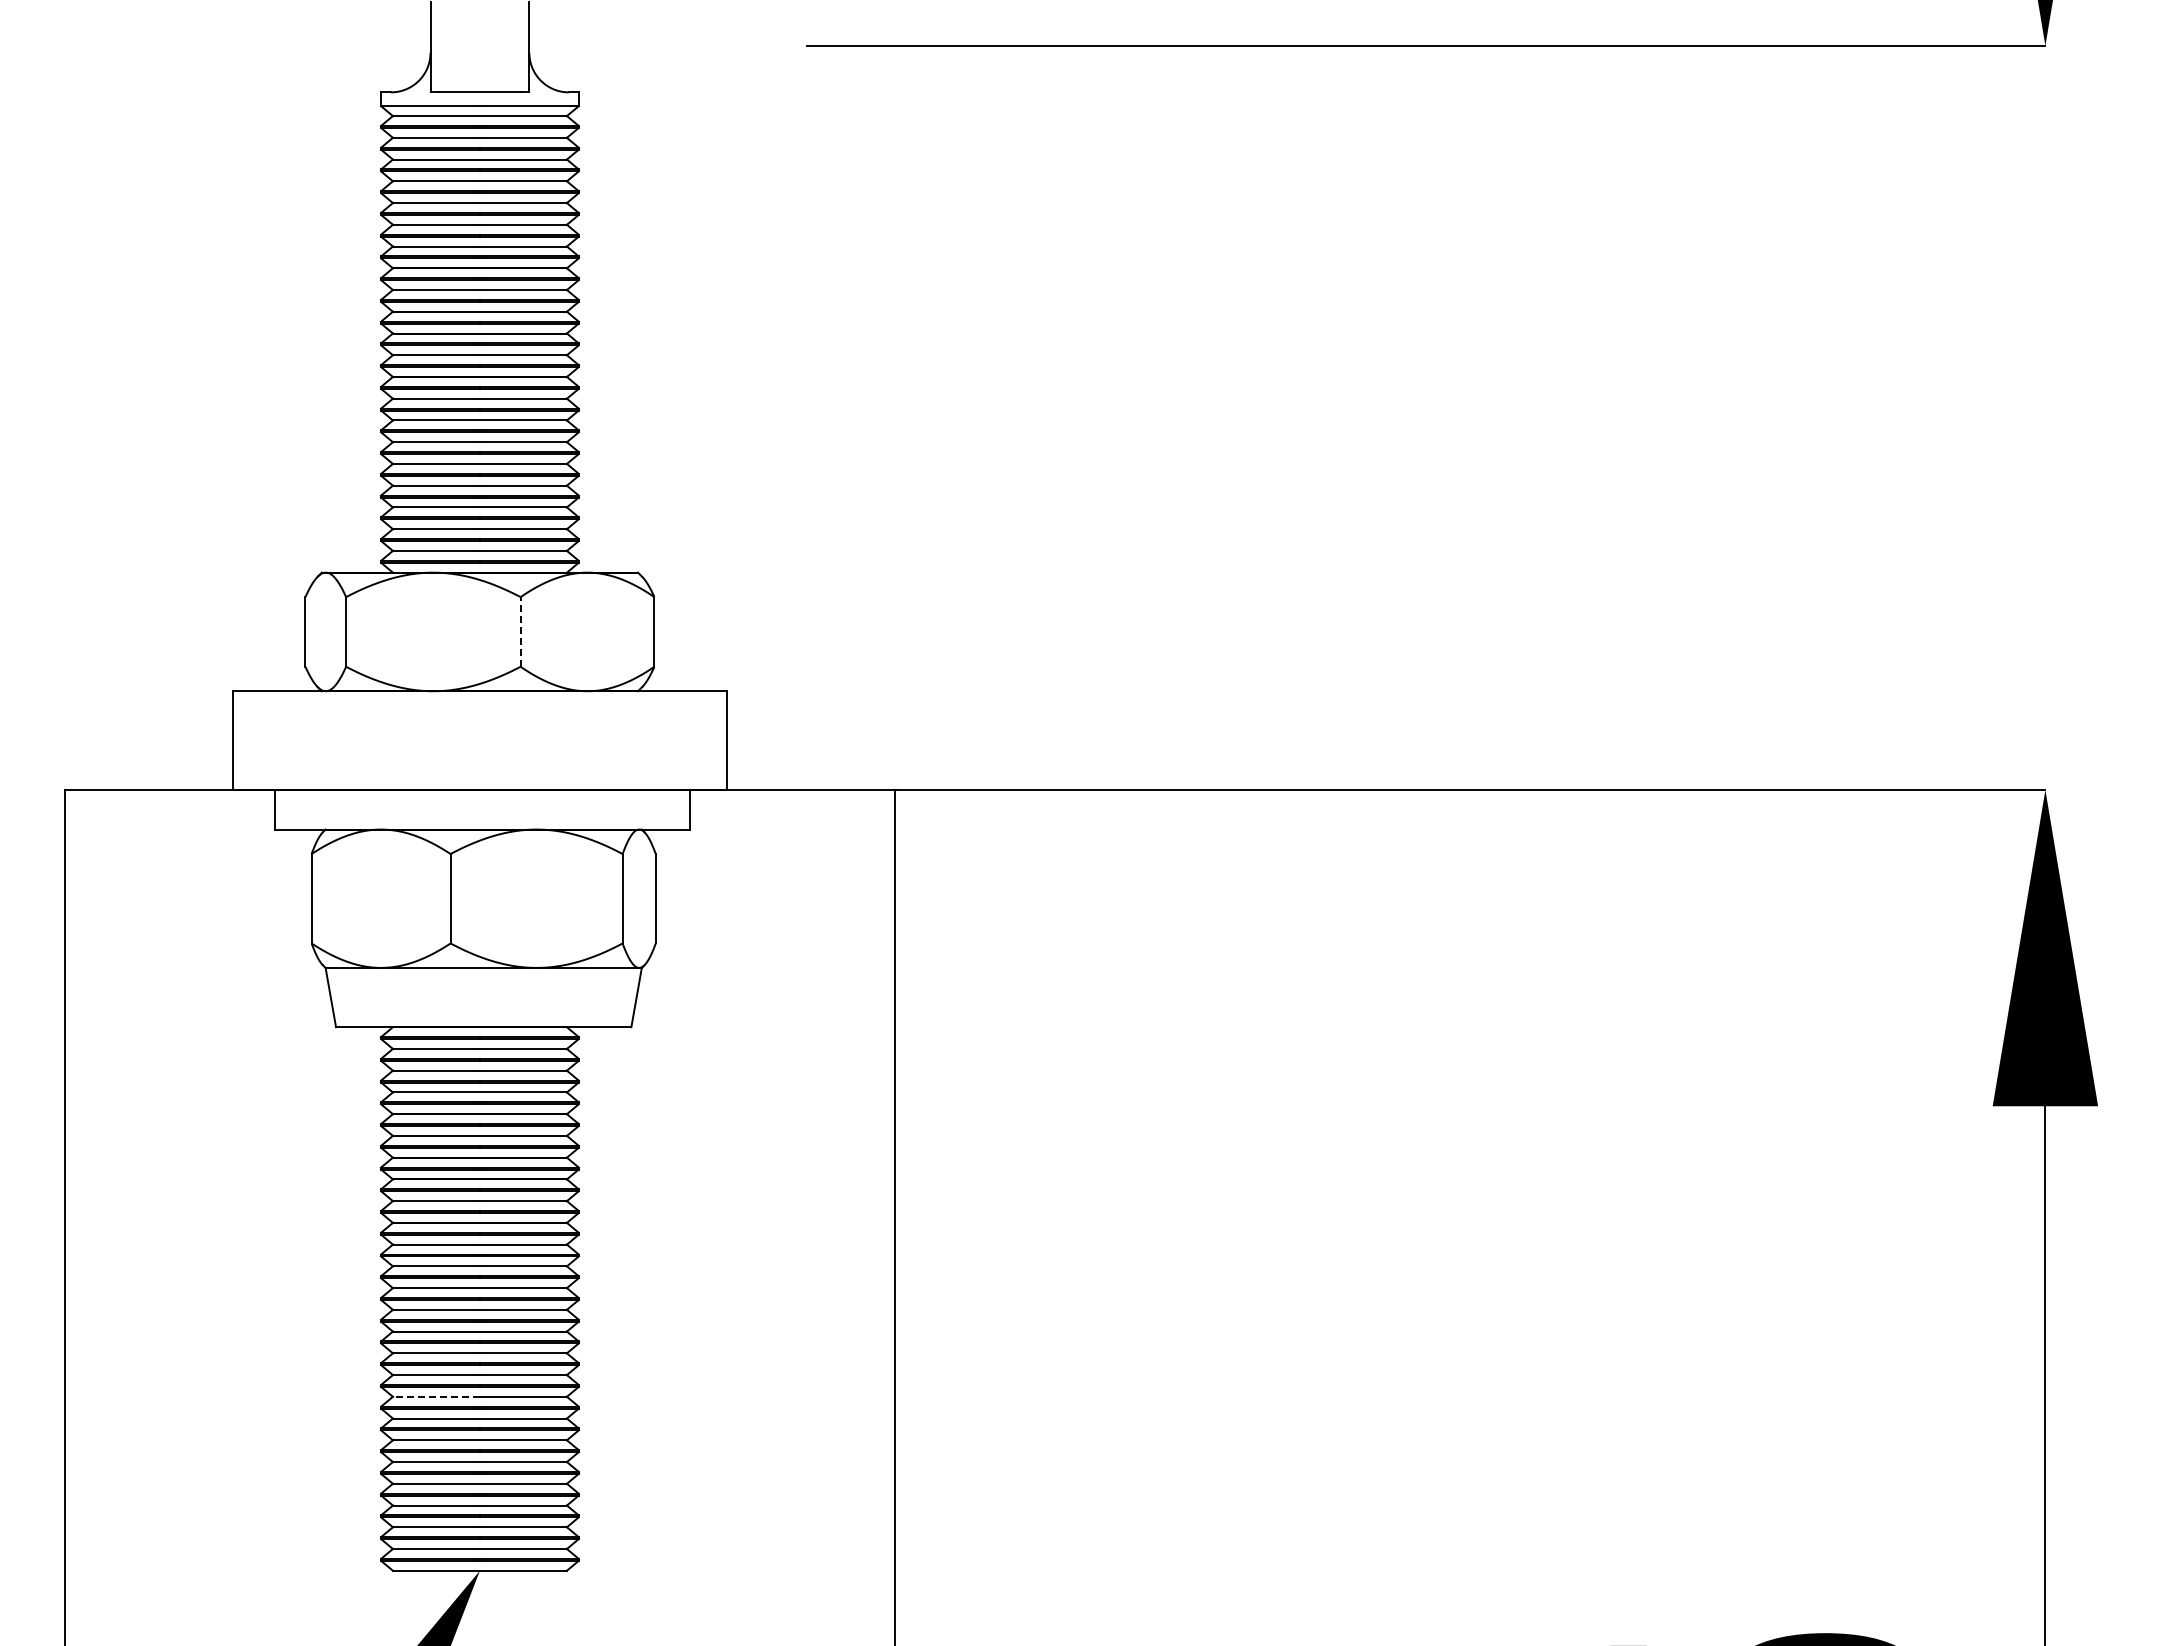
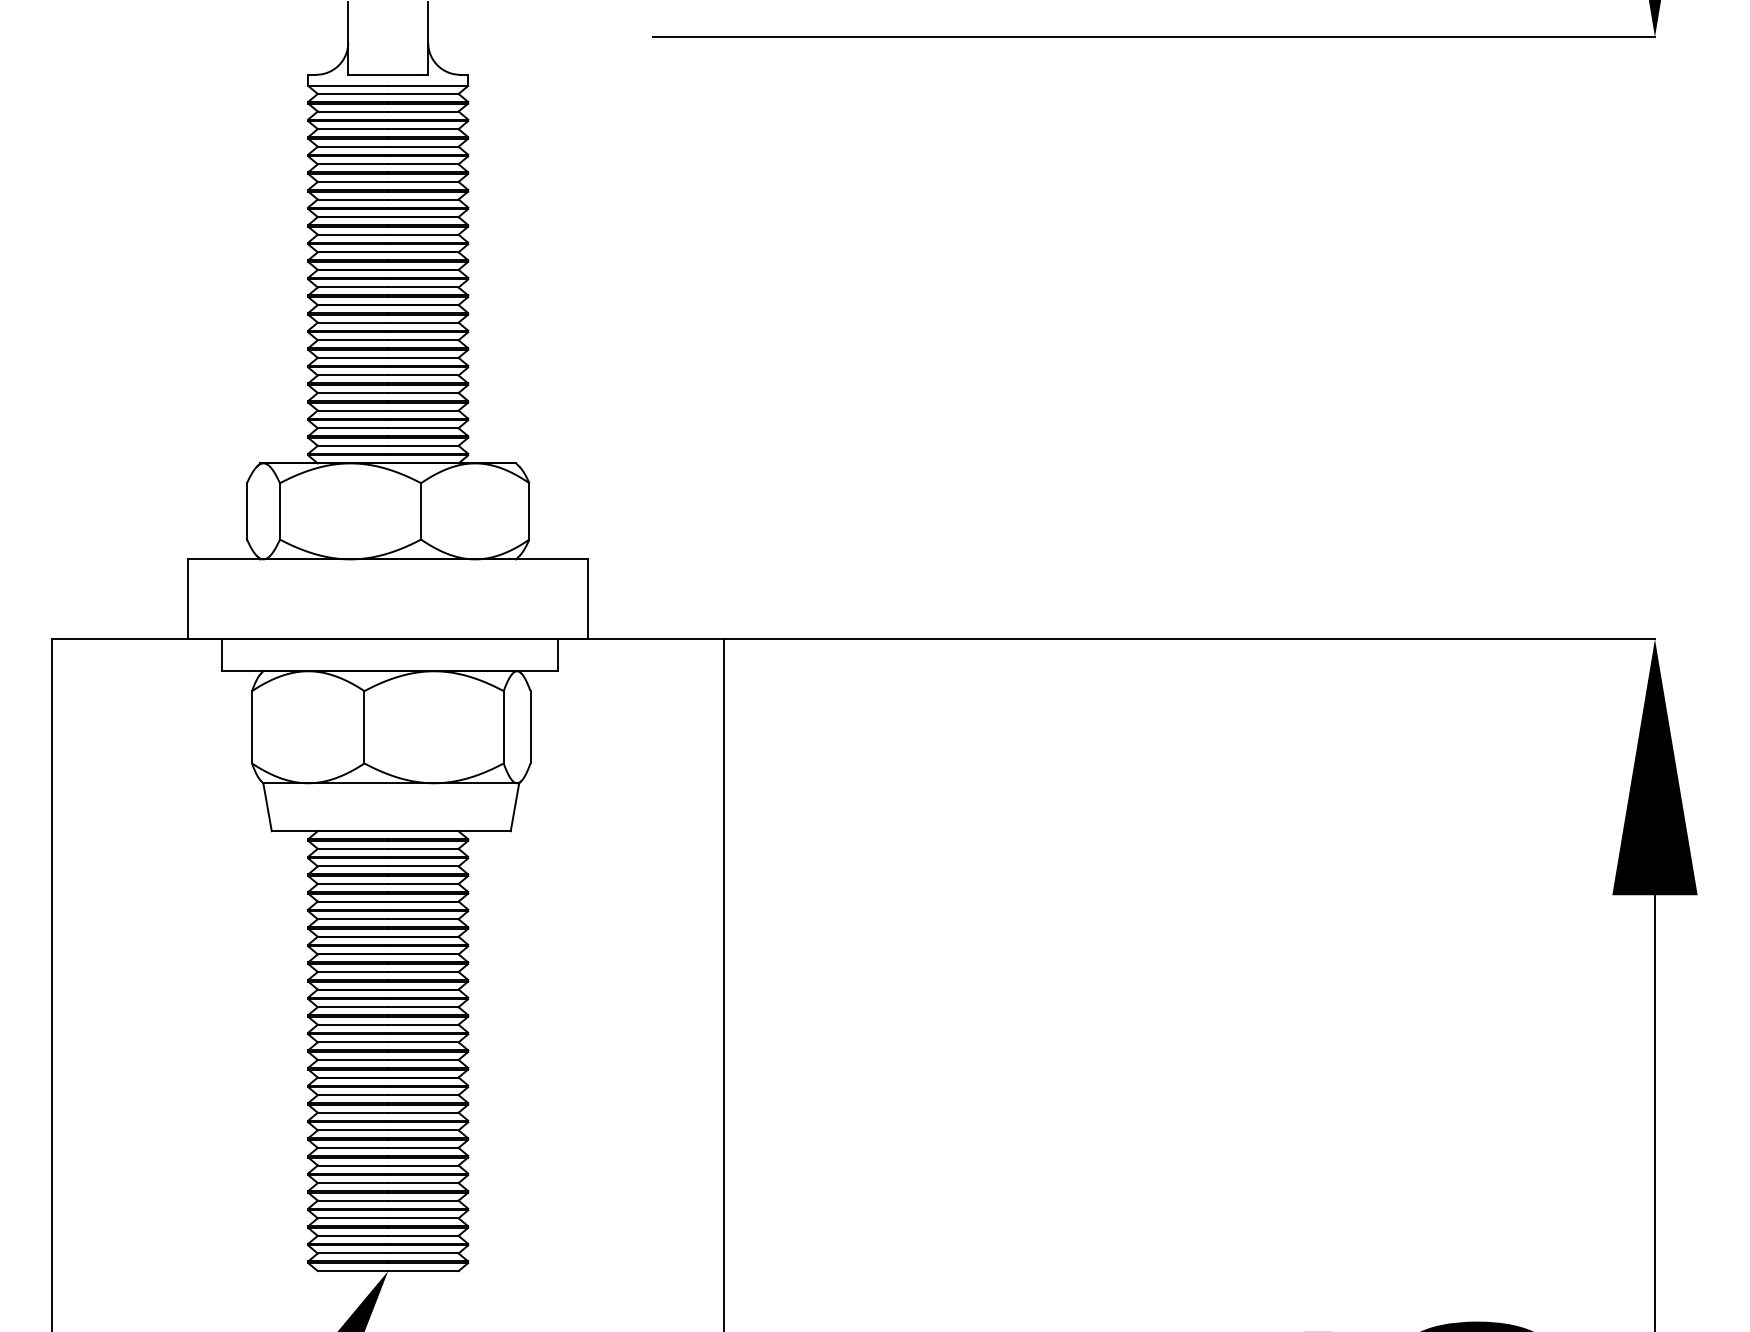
line: (520, 631) -> (421, 511), dashed -> solid
line: (436, 1396) -> (353, 1130), dashed -> solid

